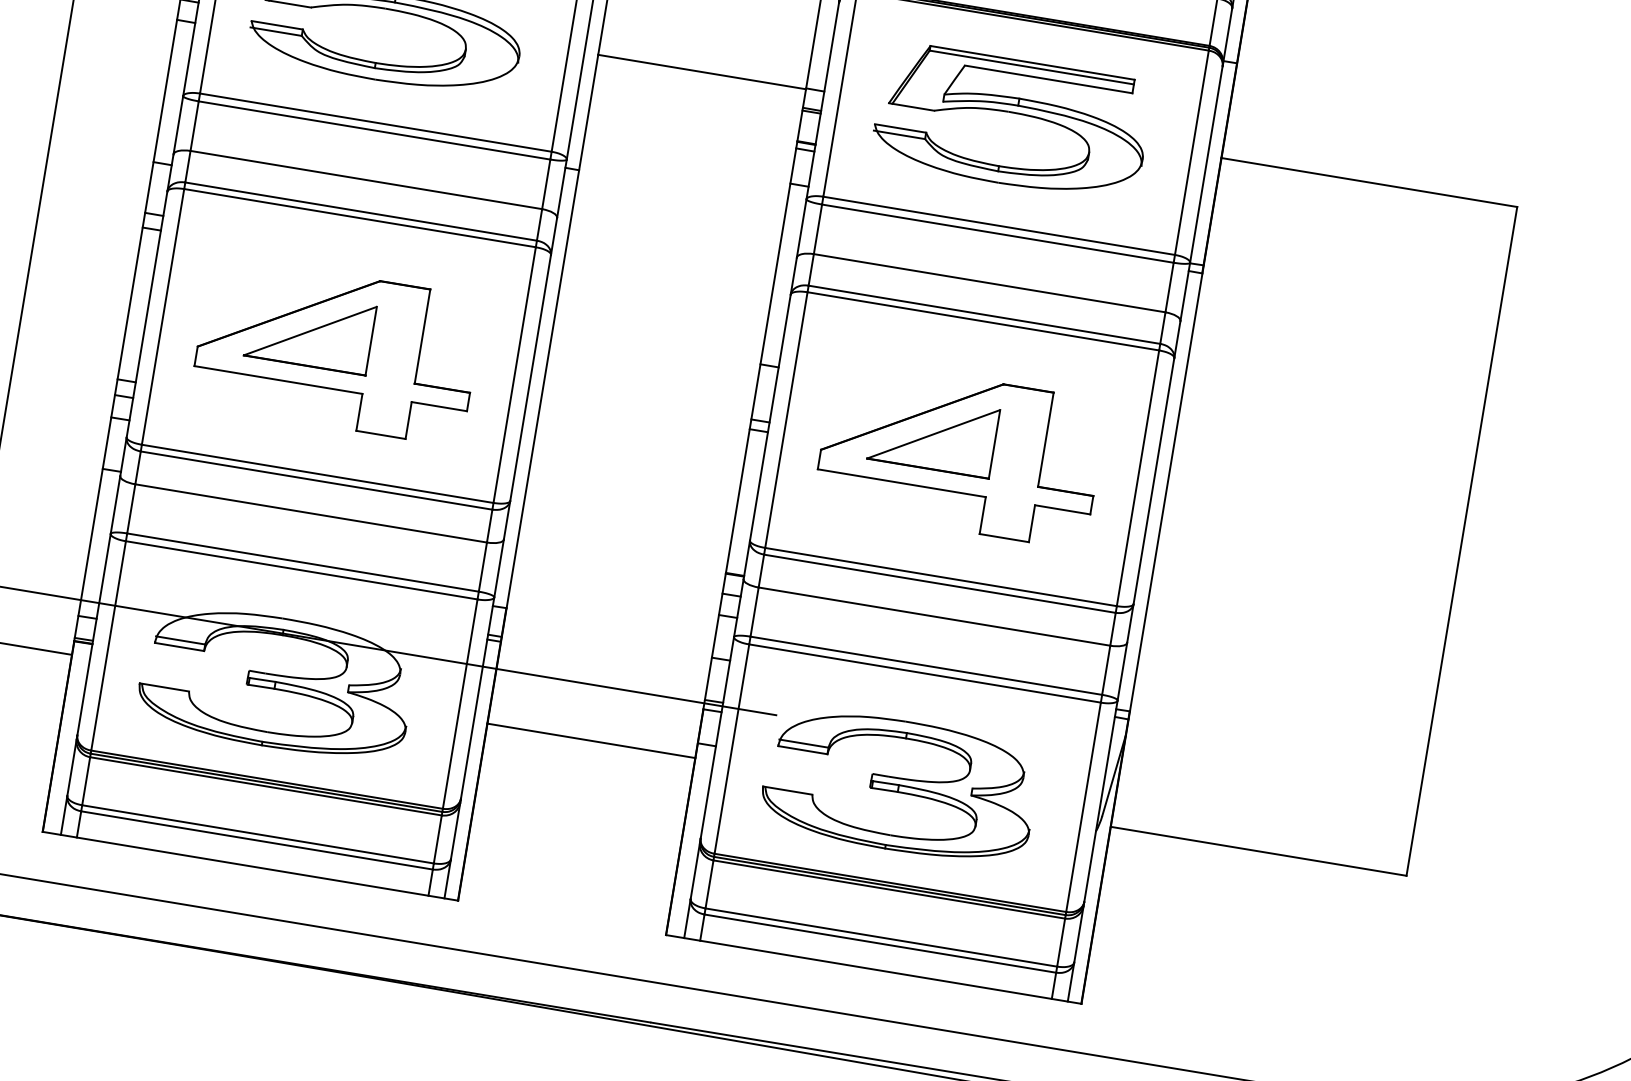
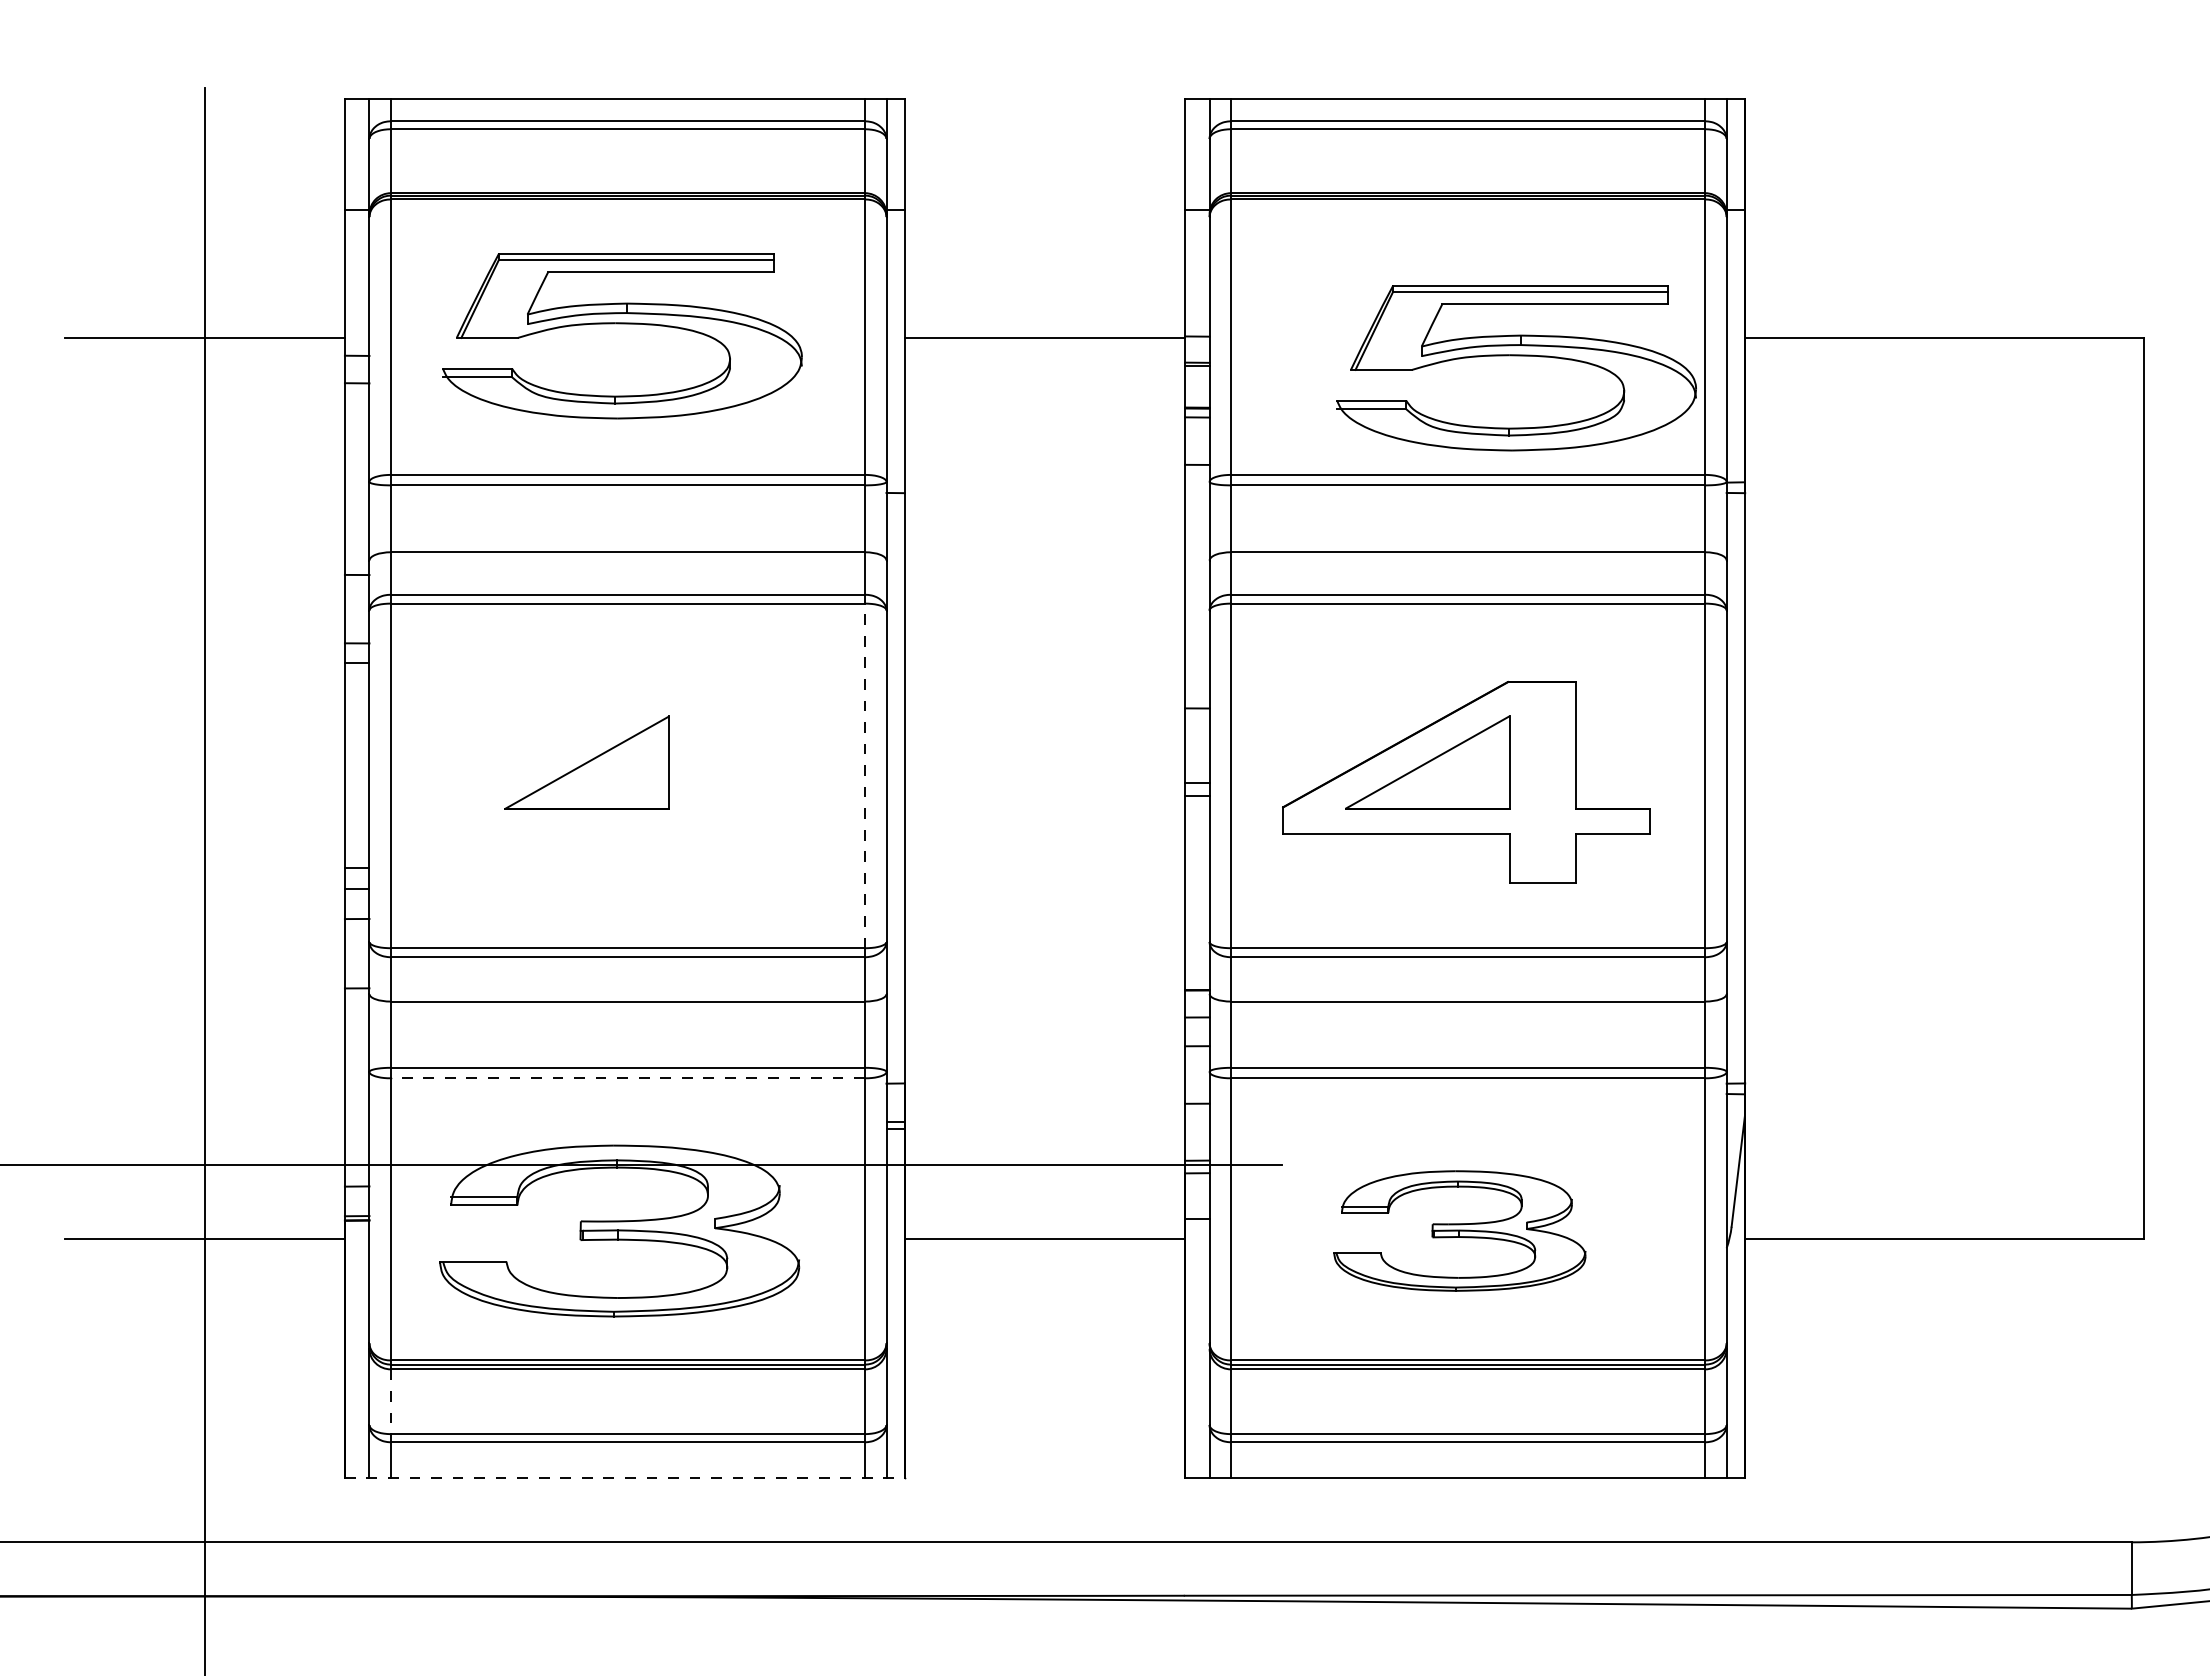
part: (1013, 113) -> (1516, 356), moved
part: (336, 350) -> (625, 782), removed
line: (514, 374) -> (864, 775), solid -> dashed
line: (301, 570) -> (627, 1078), solid -> dashed
line: (86, 781) -> (391, 1402), solid -> dashed
part: (899, 785) -> (1459, 1230), size x0.7
line: (250, 866) -> (625, 1477), solid -> dashed

